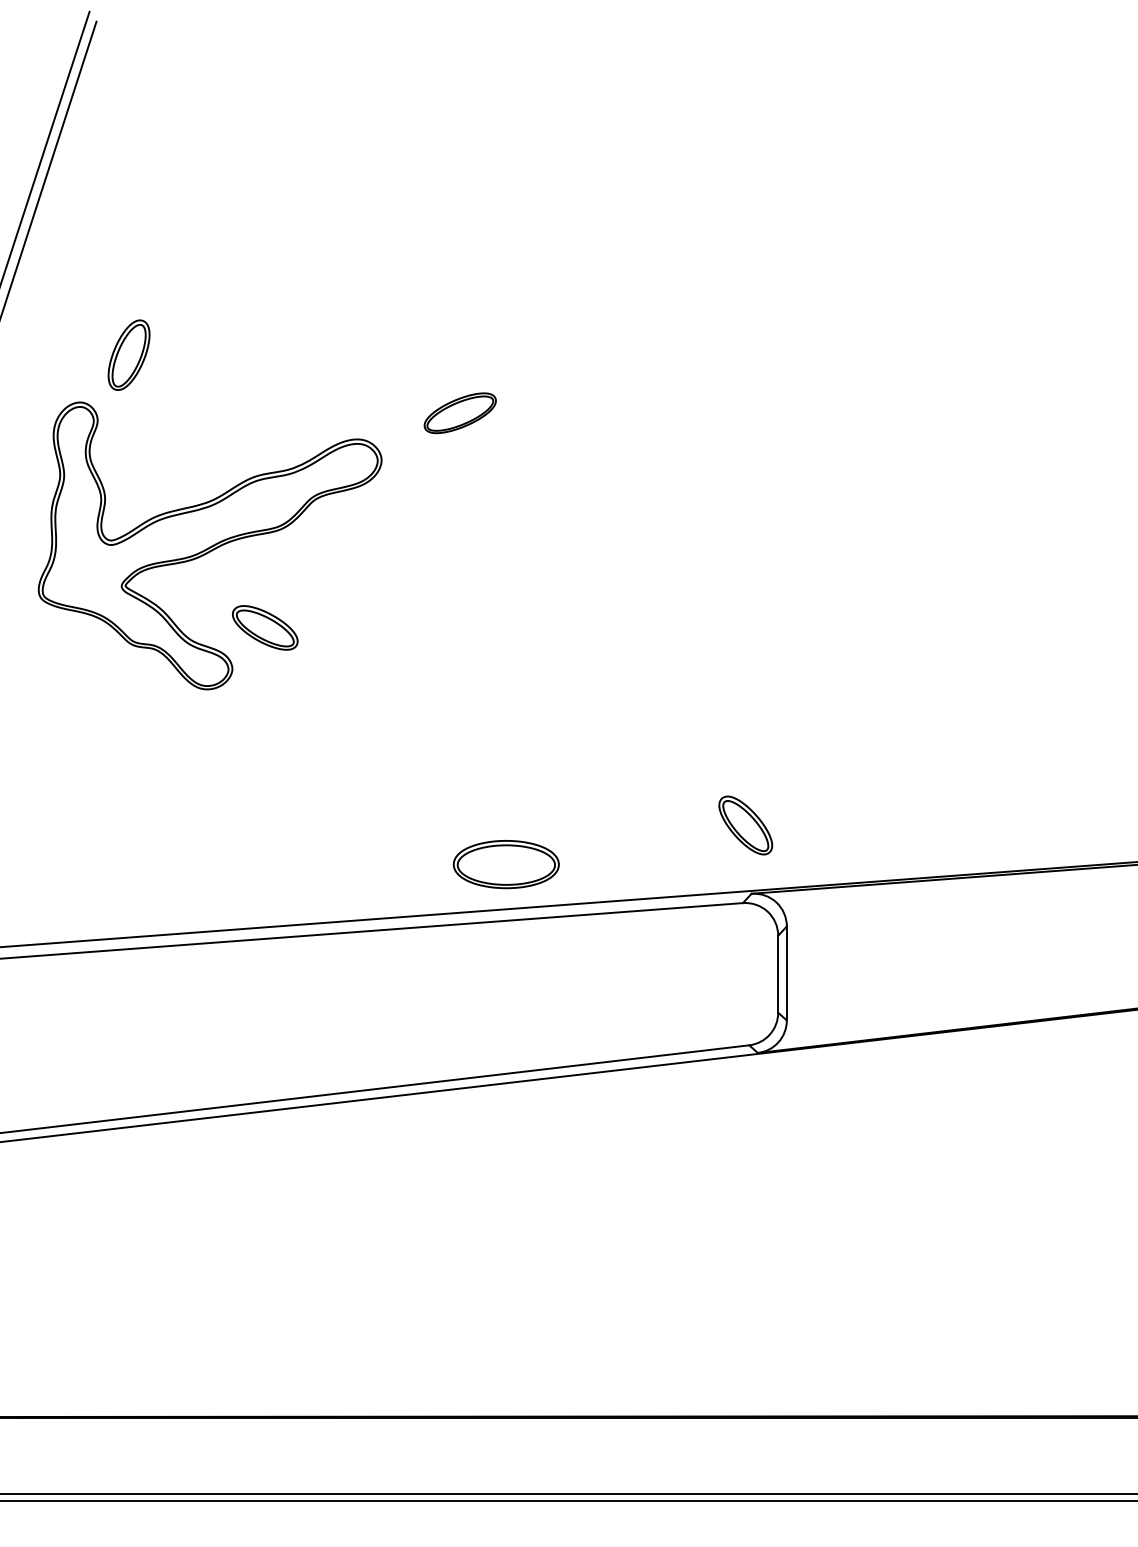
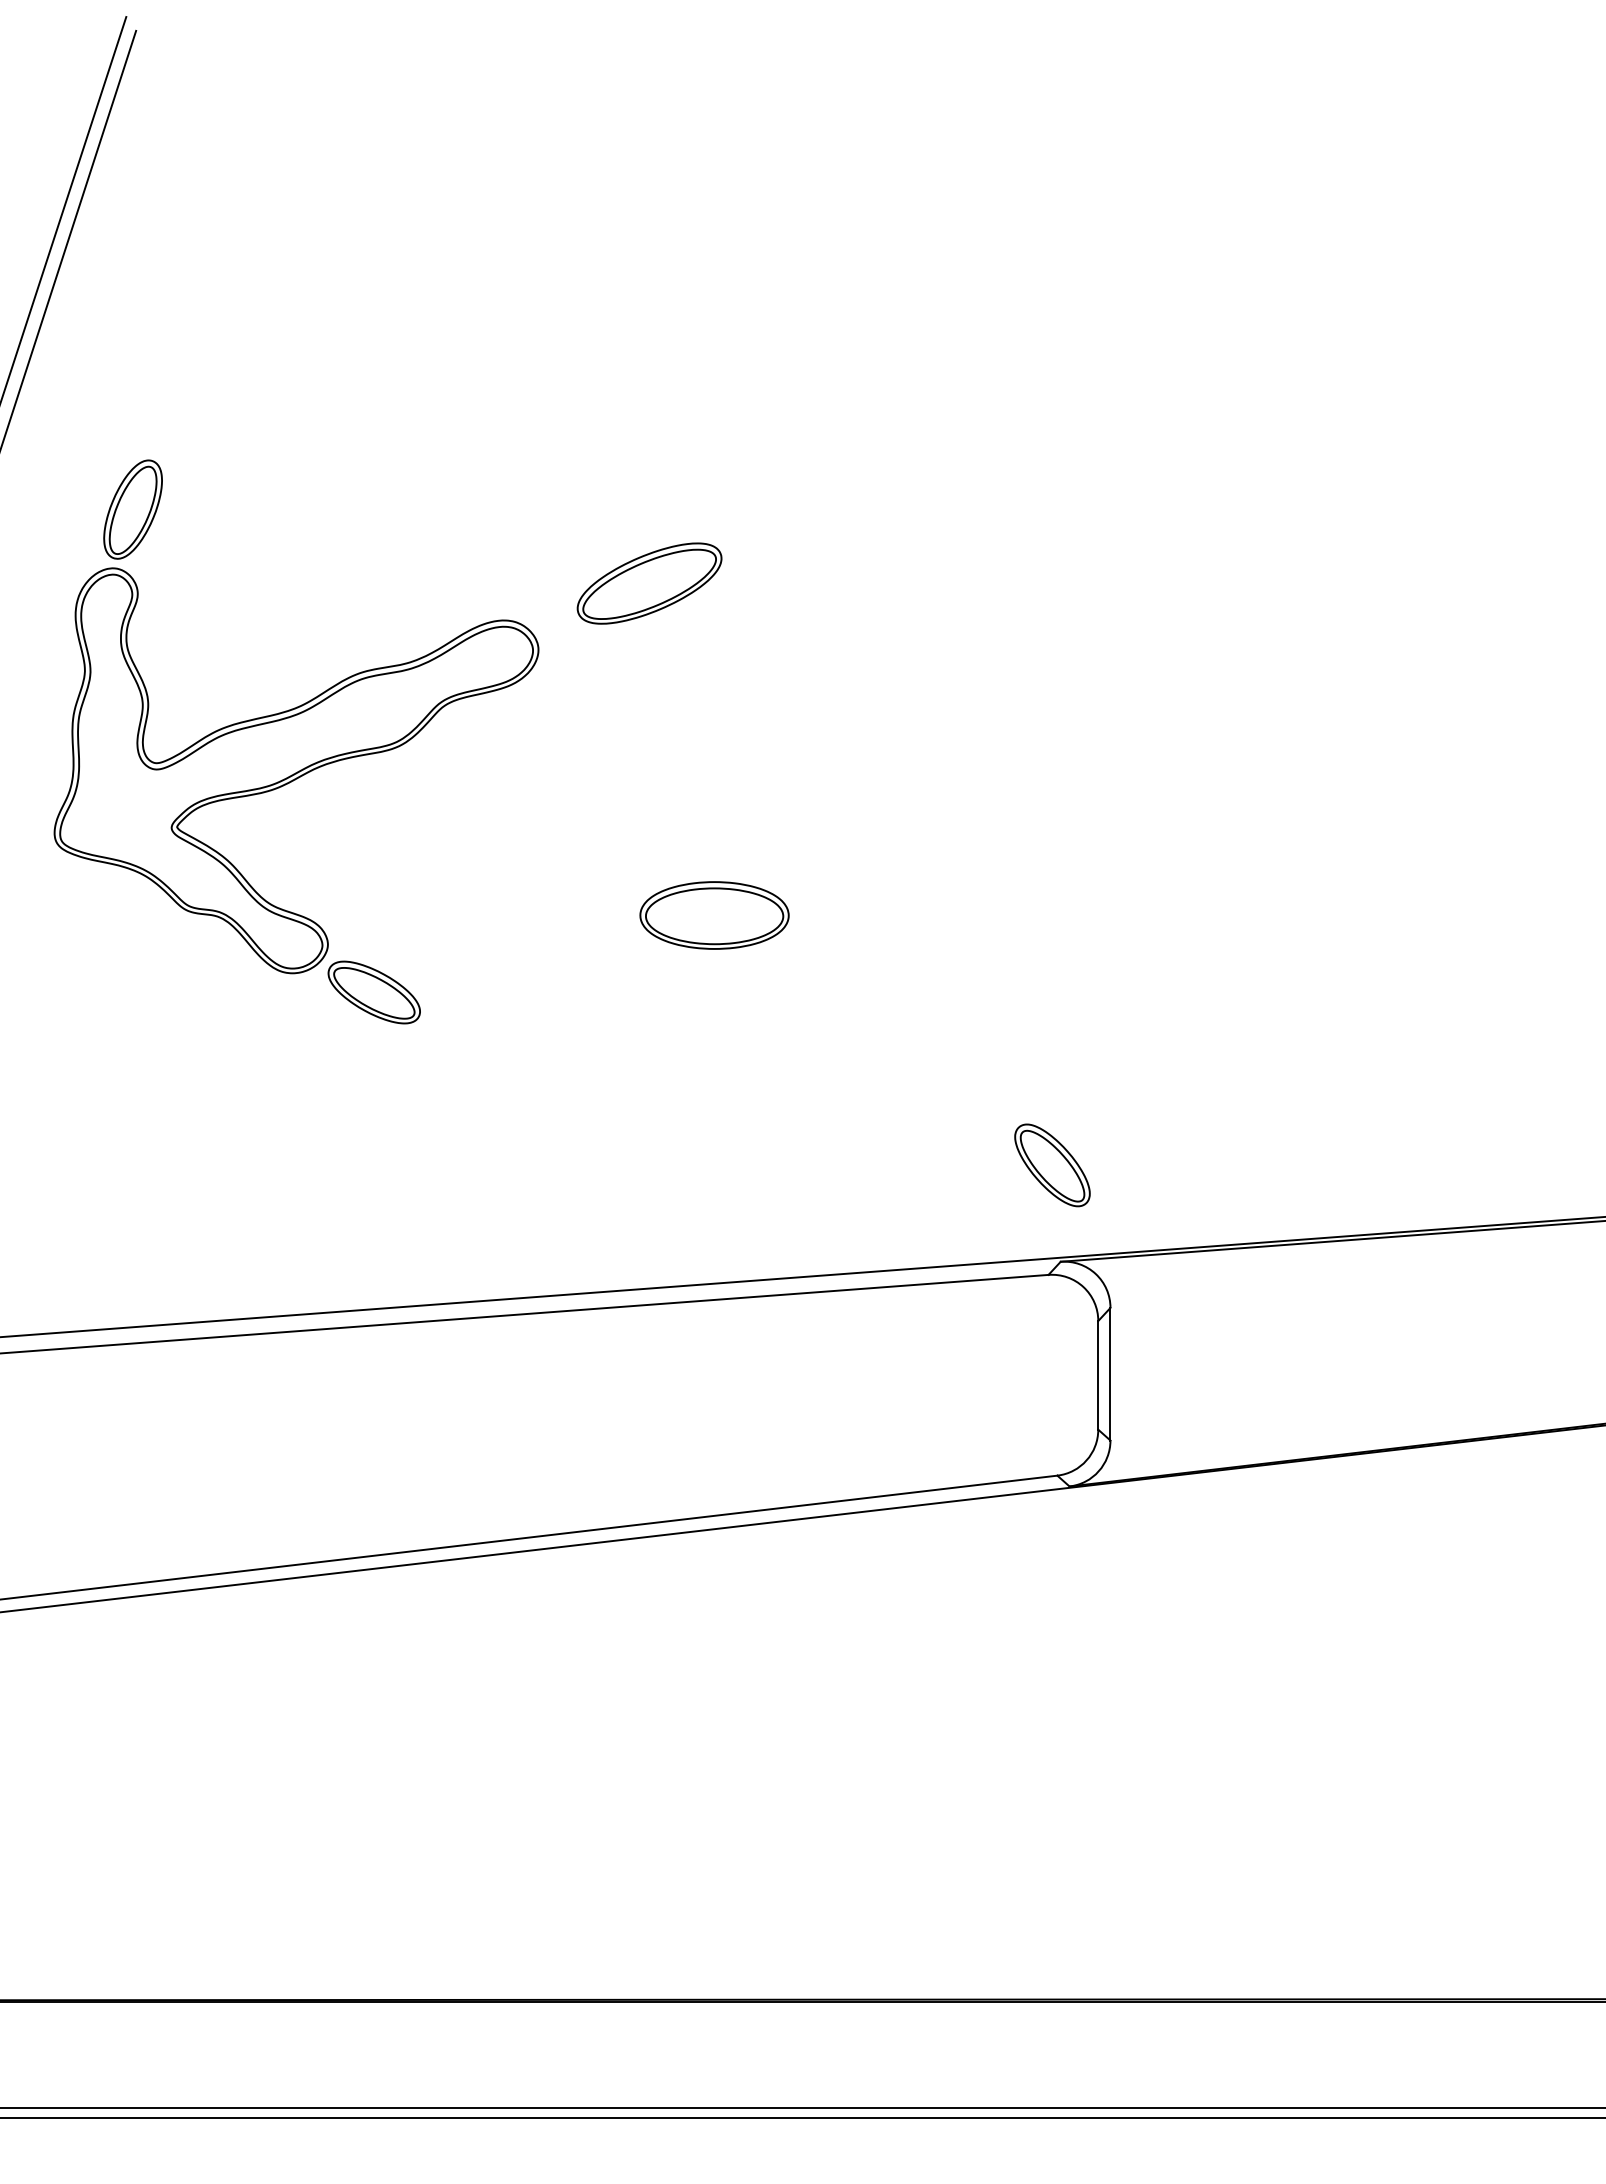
part: (128, 355) -> (132, 509), moved
part: (460, 413) -> (649, 583), size x1.43
part: (264, 627) -> (373, 992), moved
part: (506, 864) -> (714, 915), moved

